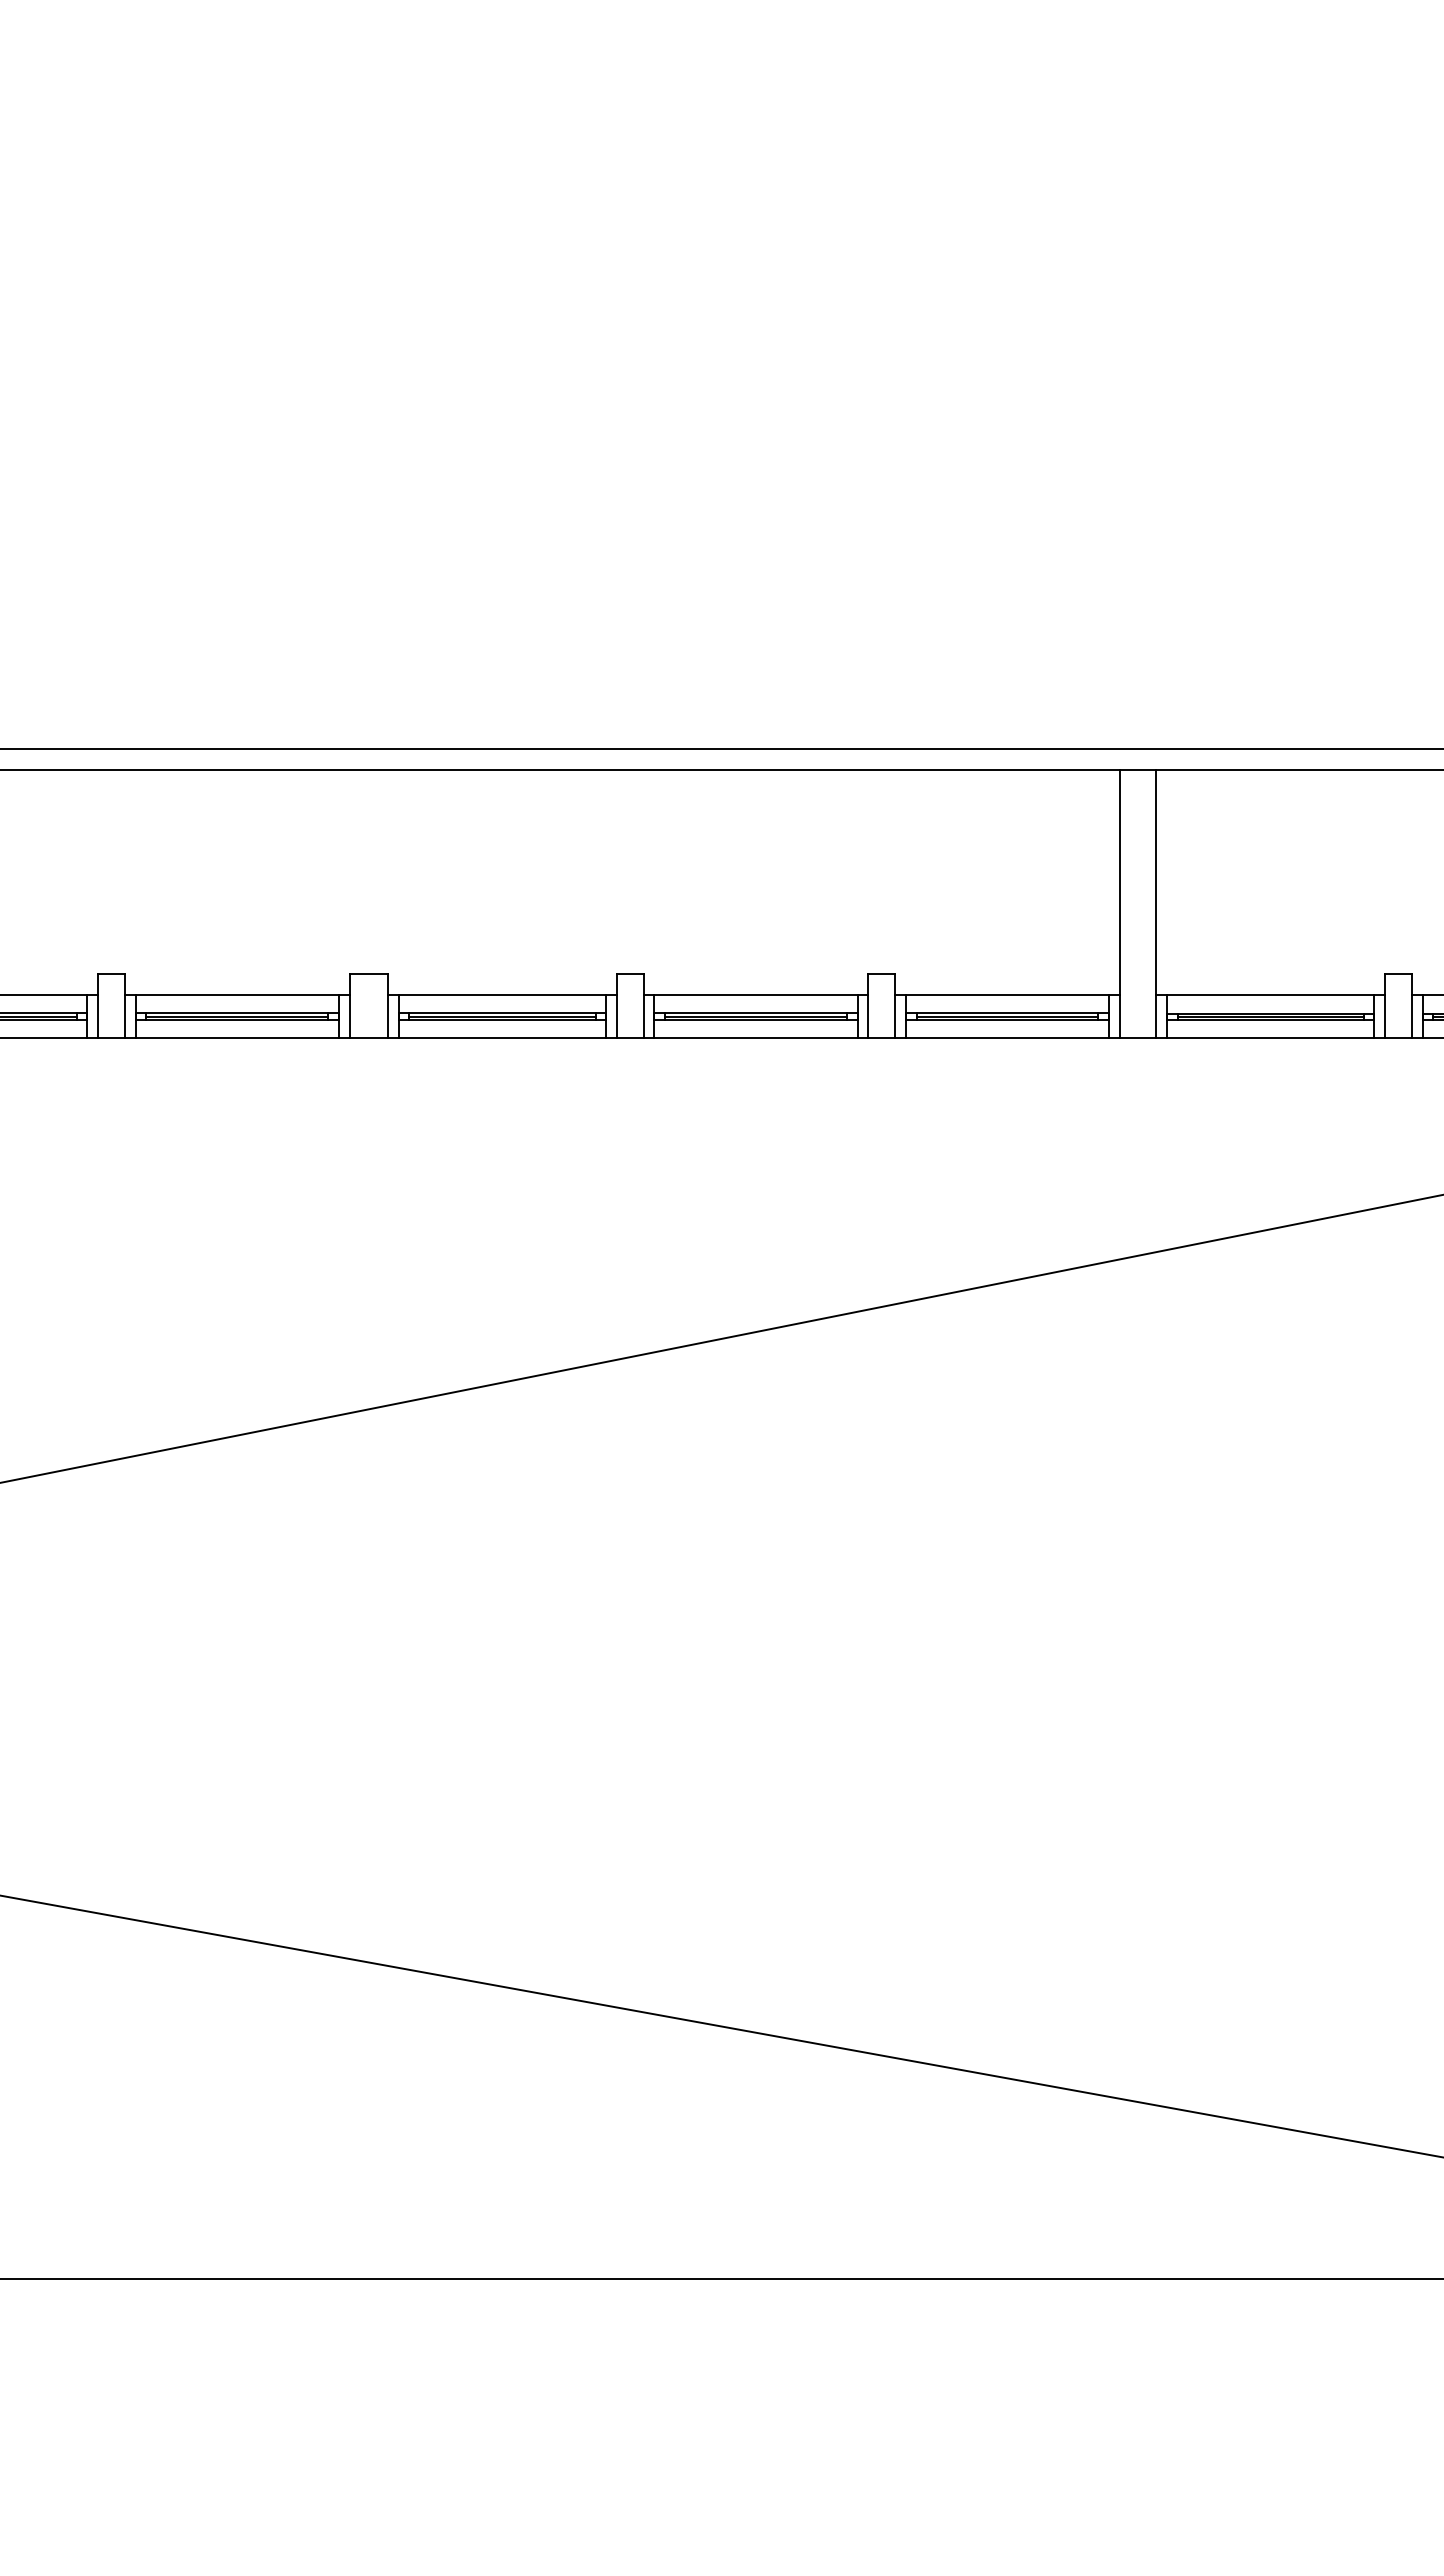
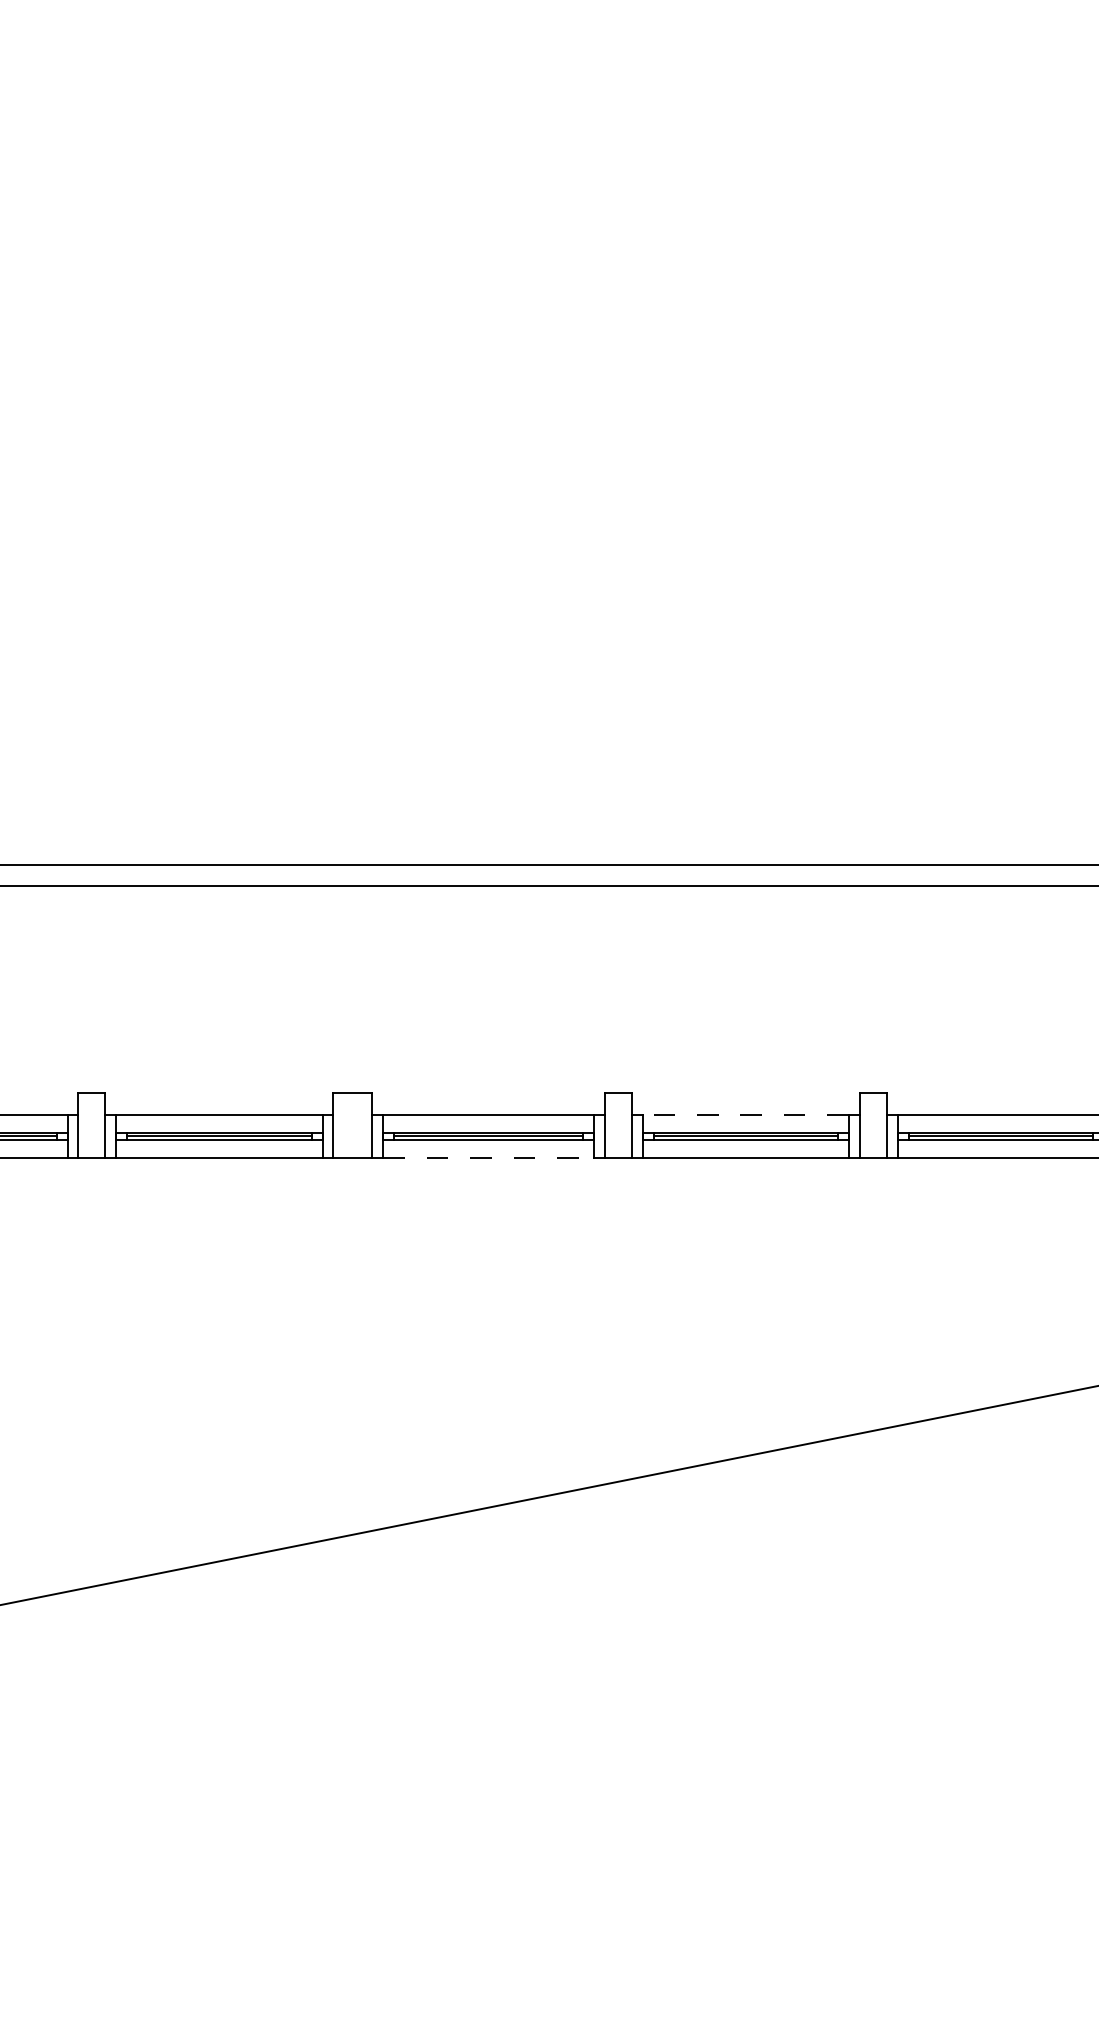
line: (756, 995) -> (746, 1114), solid -> dashed
line: (502, 1037) -> (488, 1157), solid -> dashed

